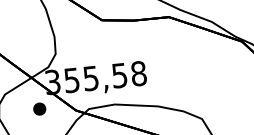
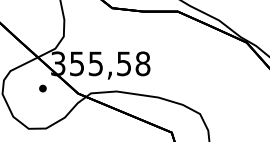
part: (39, 108) -> (42, 88), size x0.6

